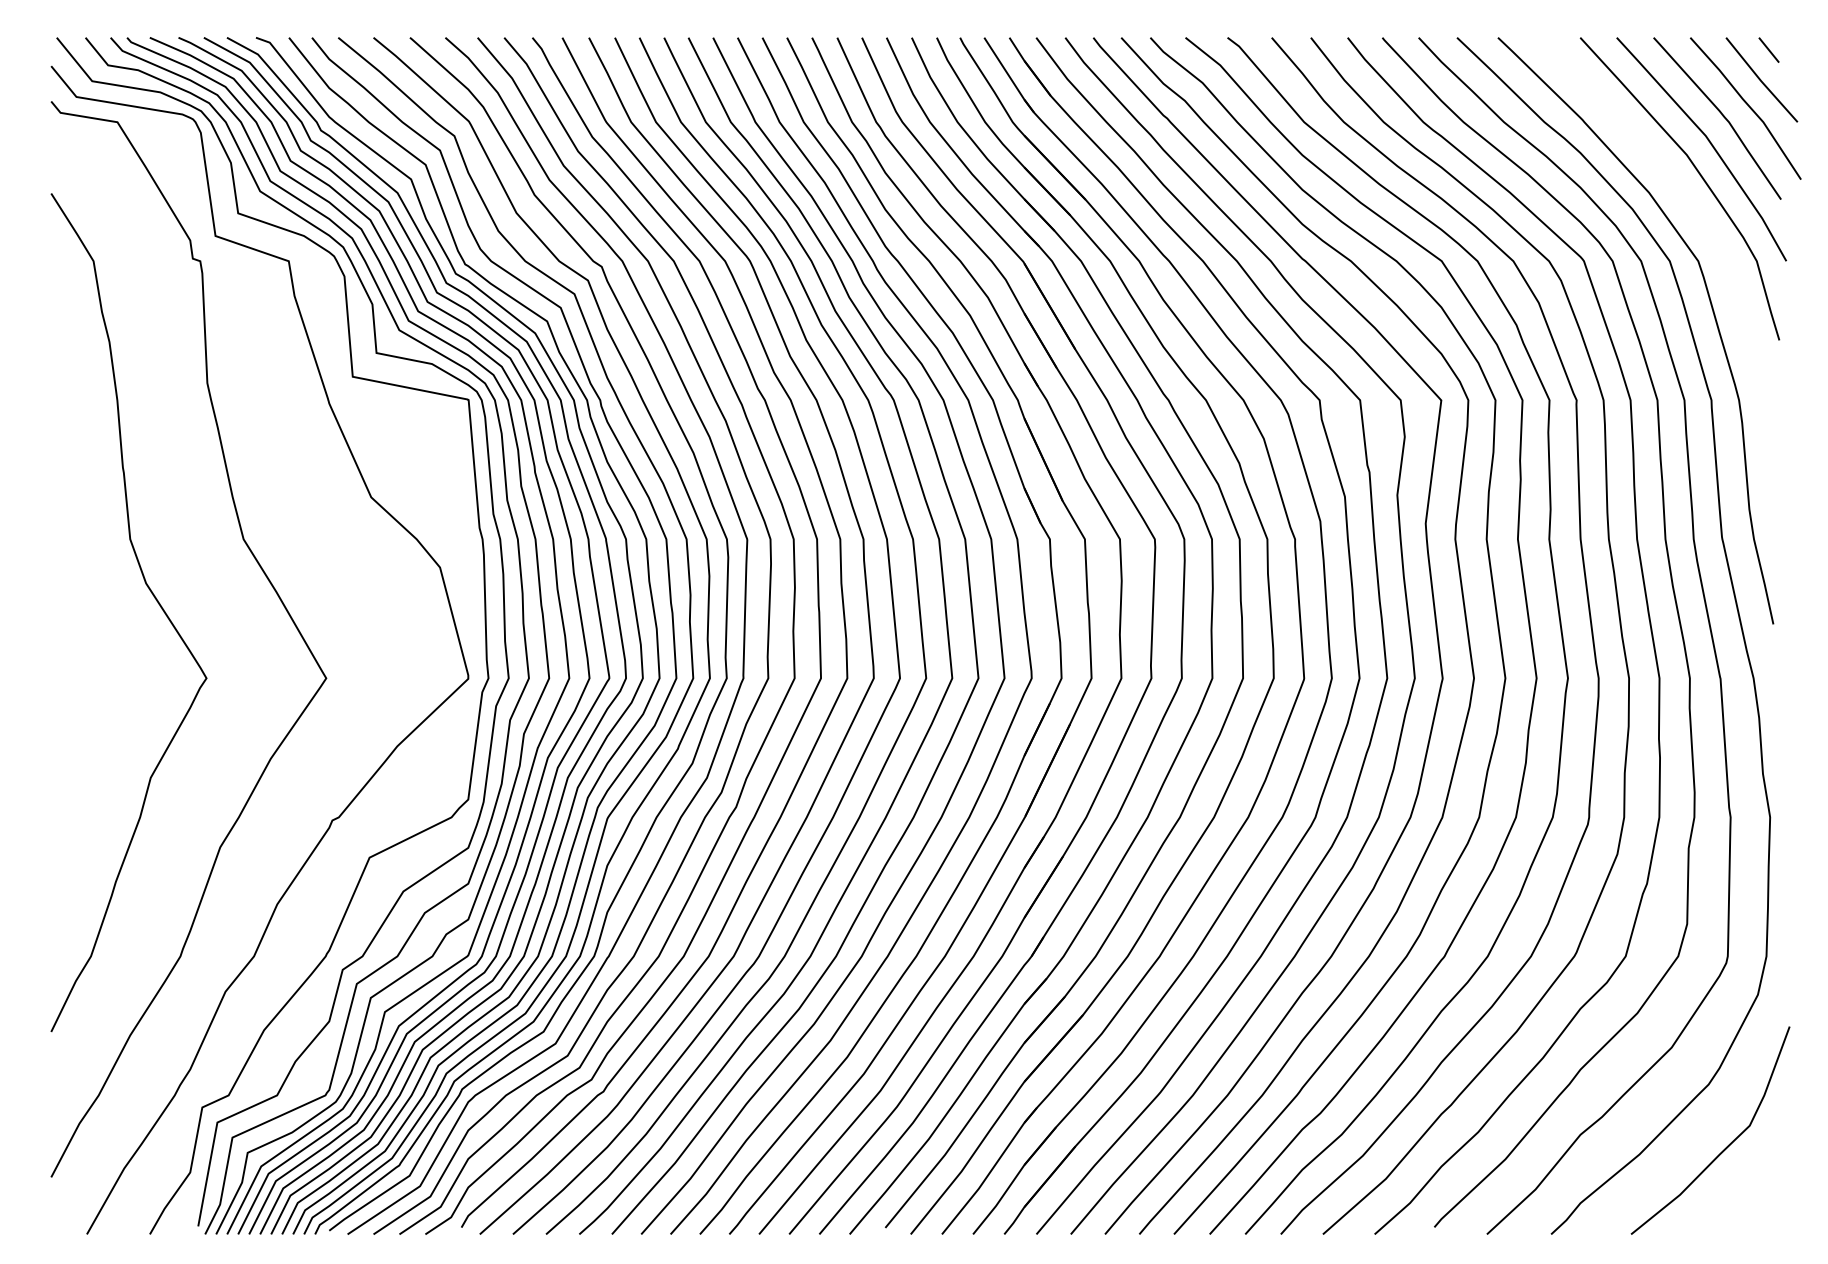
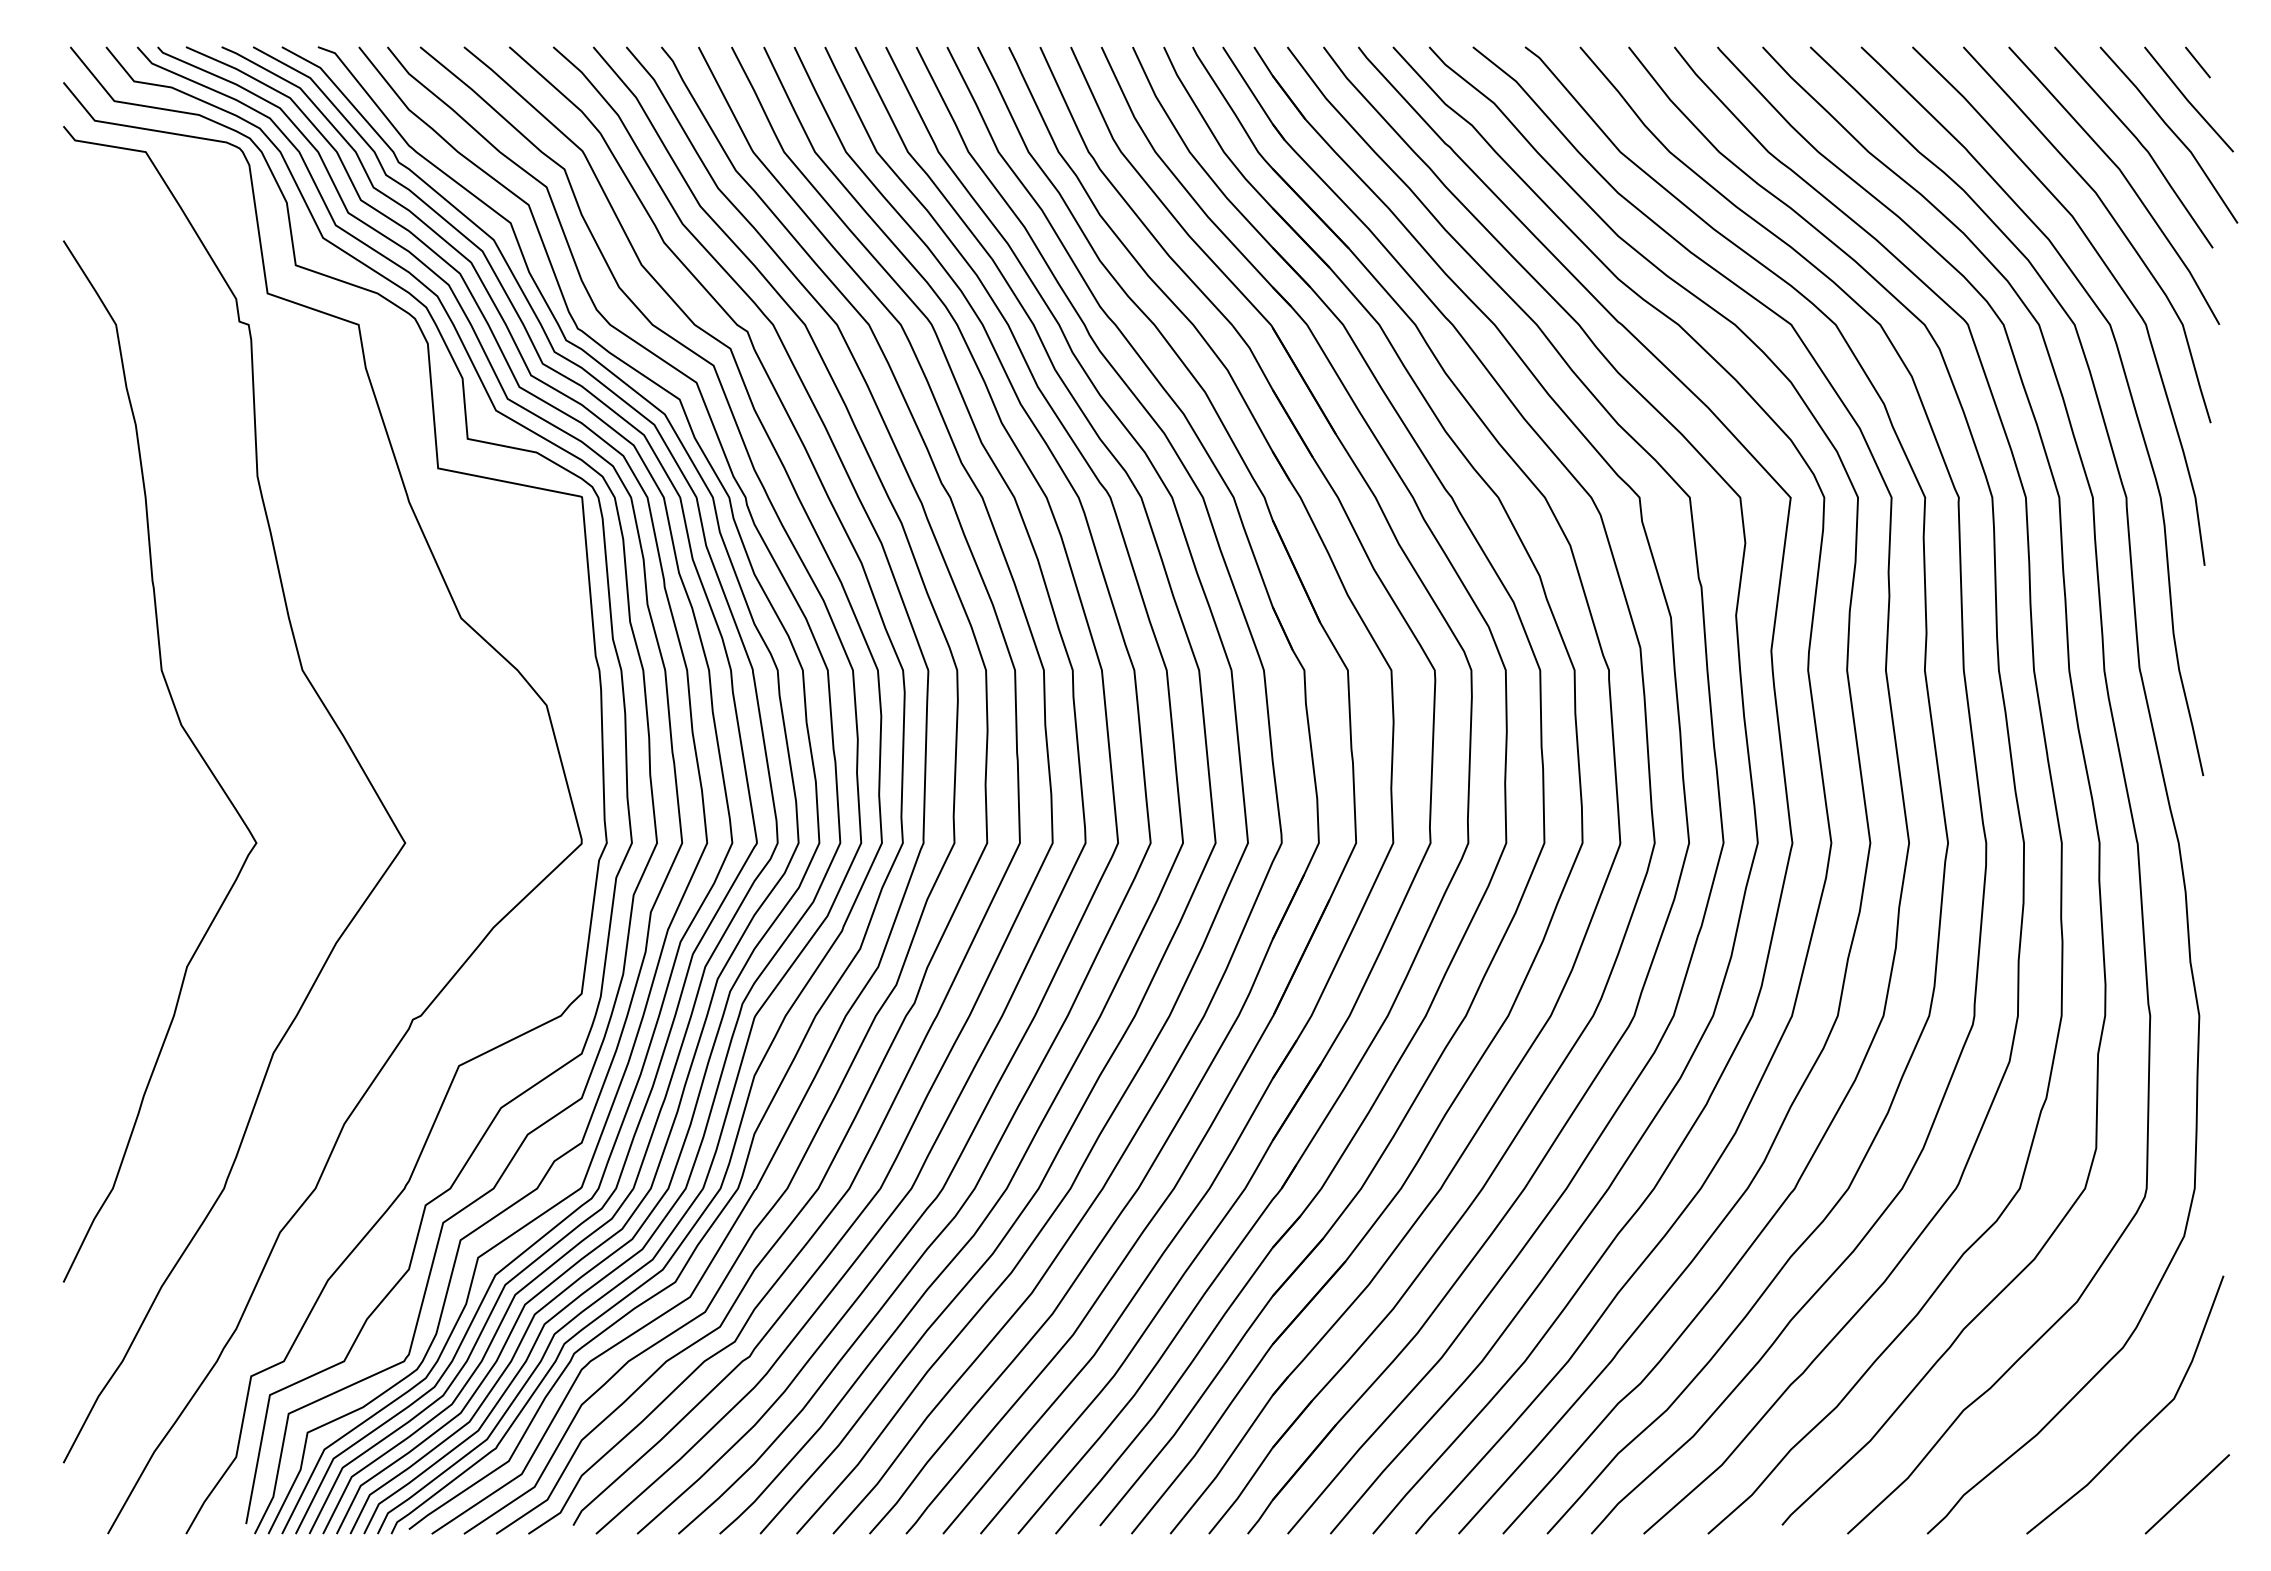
curve: (1697, 219) -> (2109, 272), added
line: (1760, 1202) -> (2187, 1494), added

